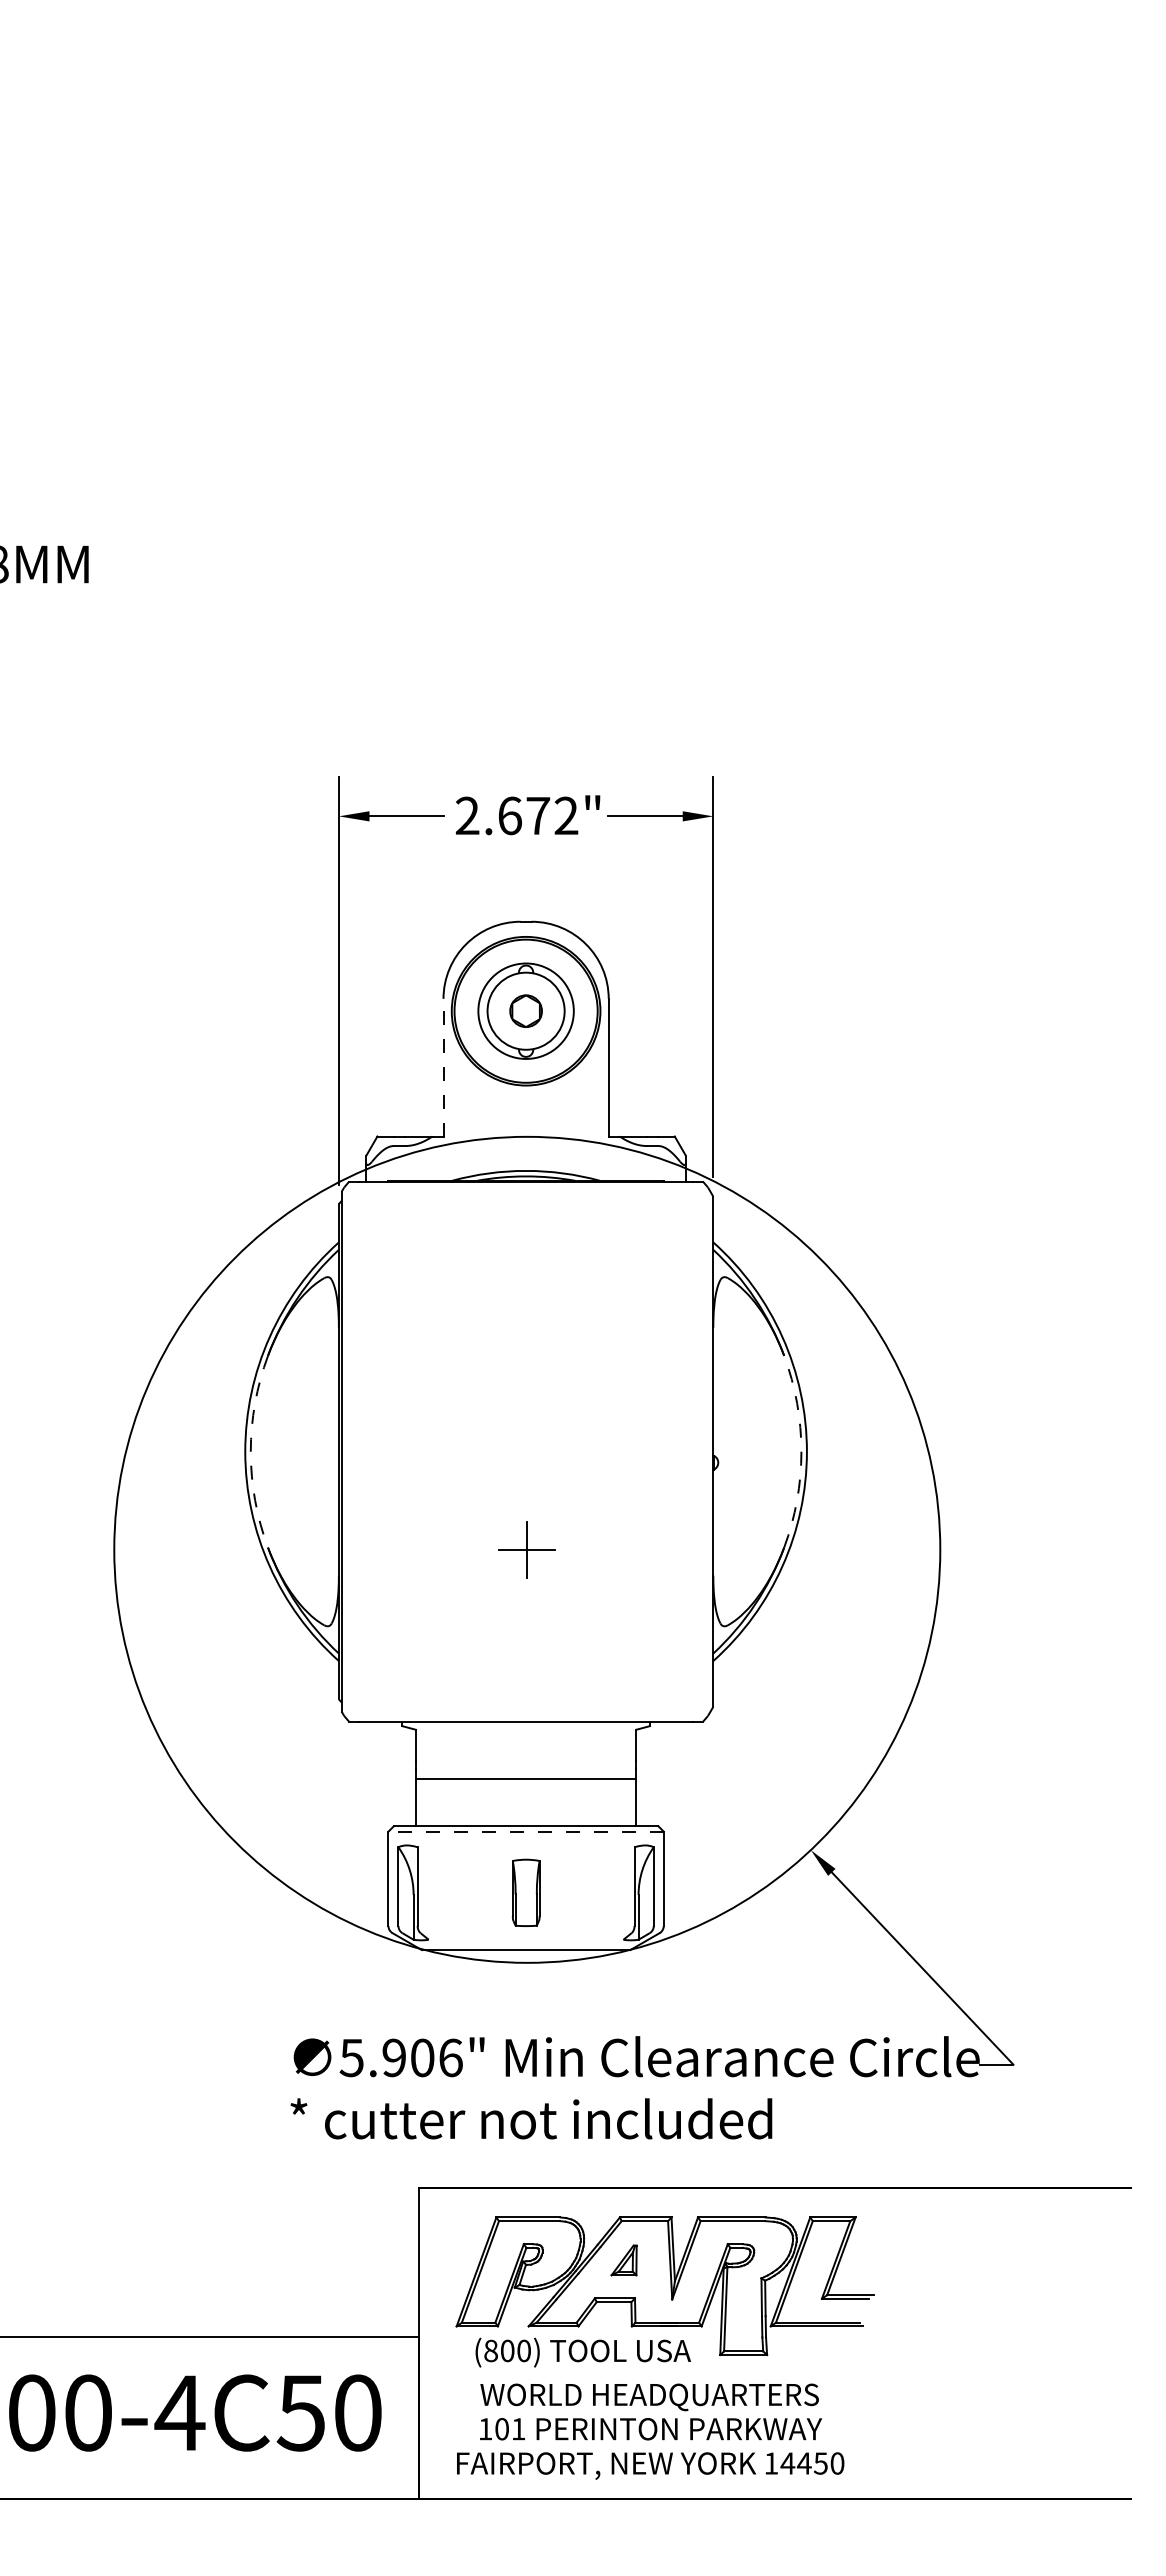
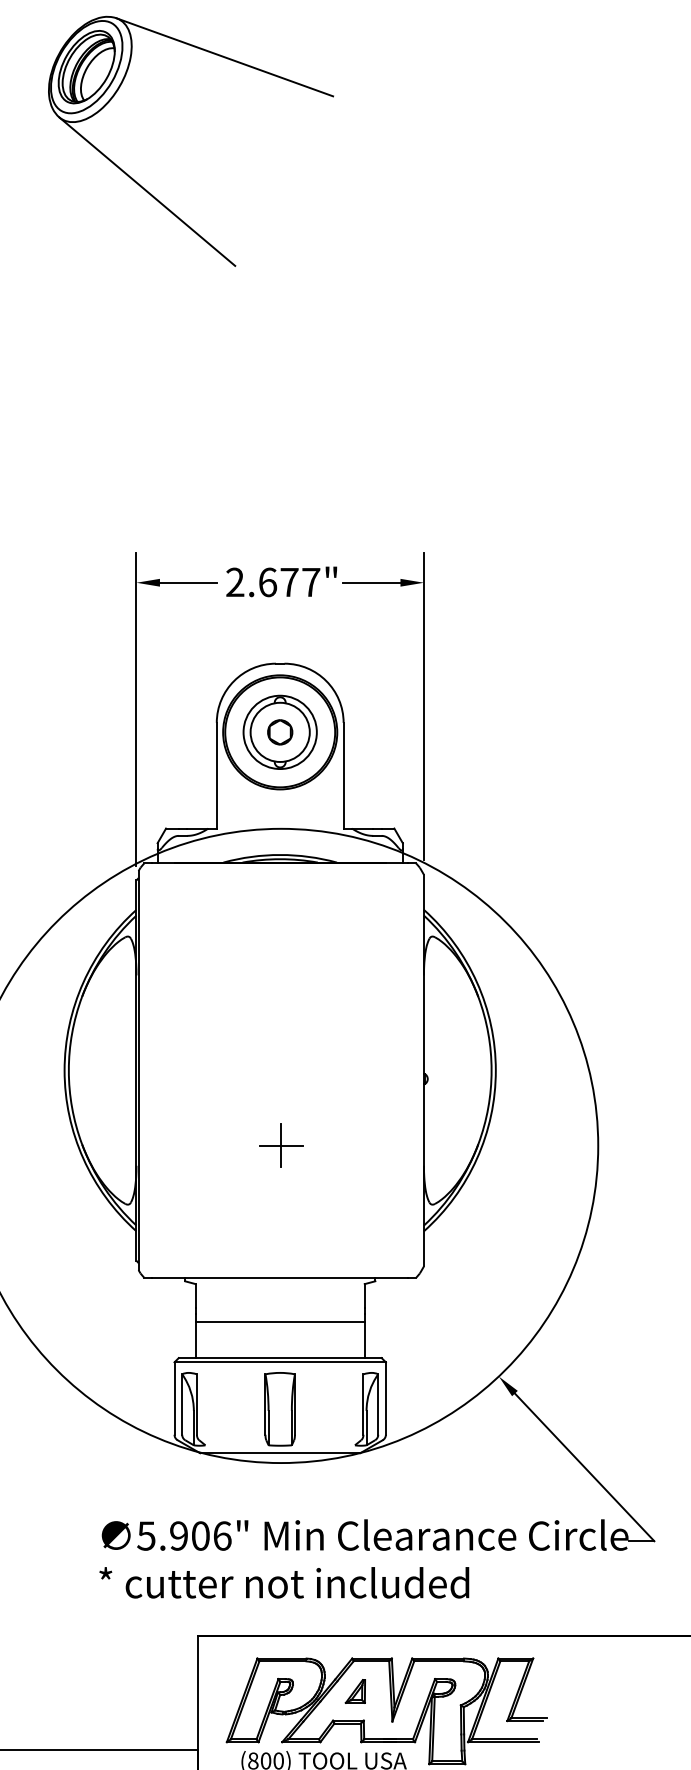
part: (355, 307) -> (149, 192), added
text: (566, 815) -> (311, 582), 2.672" -> 2.677"
line: (443, 1067) -> (216, 775), dashed -> solid
arc: (250, 1451) -> (68, 1070), dashed -> solid
arc: (801, 1451) -> (491, 1070), dashed -> solid
line: (526, 1831) -> (280, 1362), dashed -> solid
part: (526, 1892) -> (280, 1409), size x1.43

